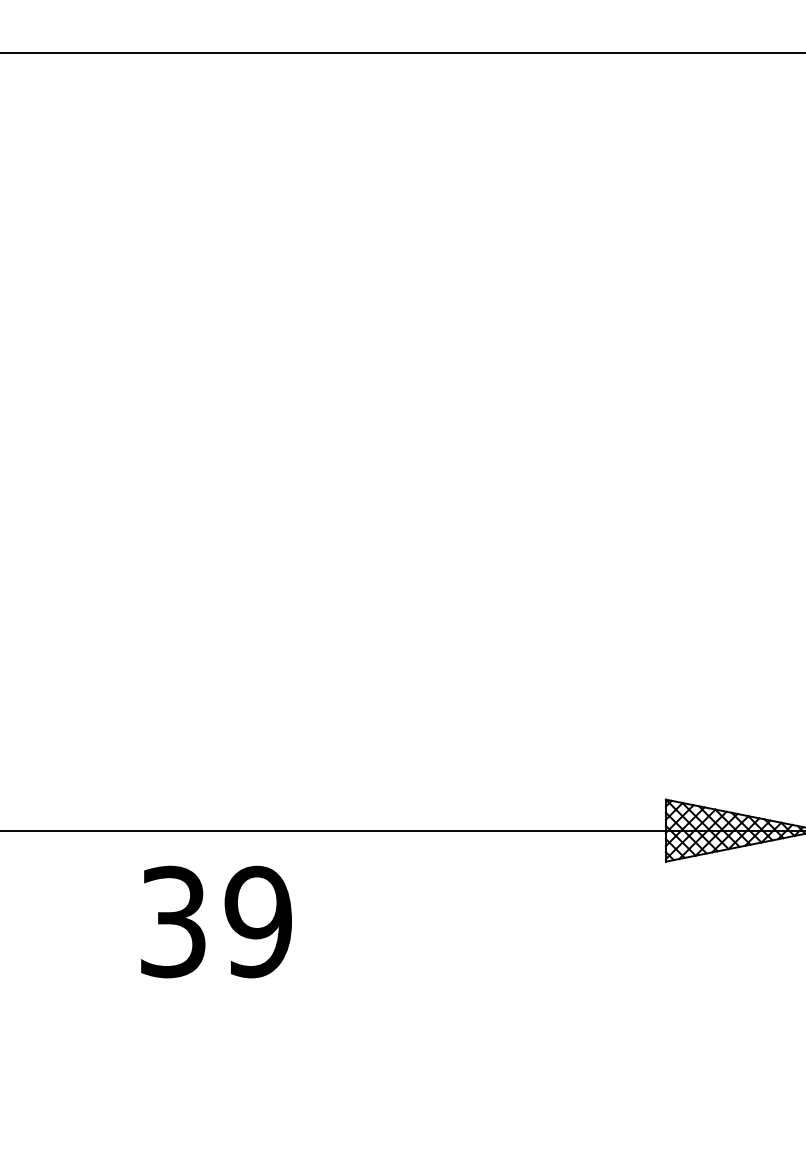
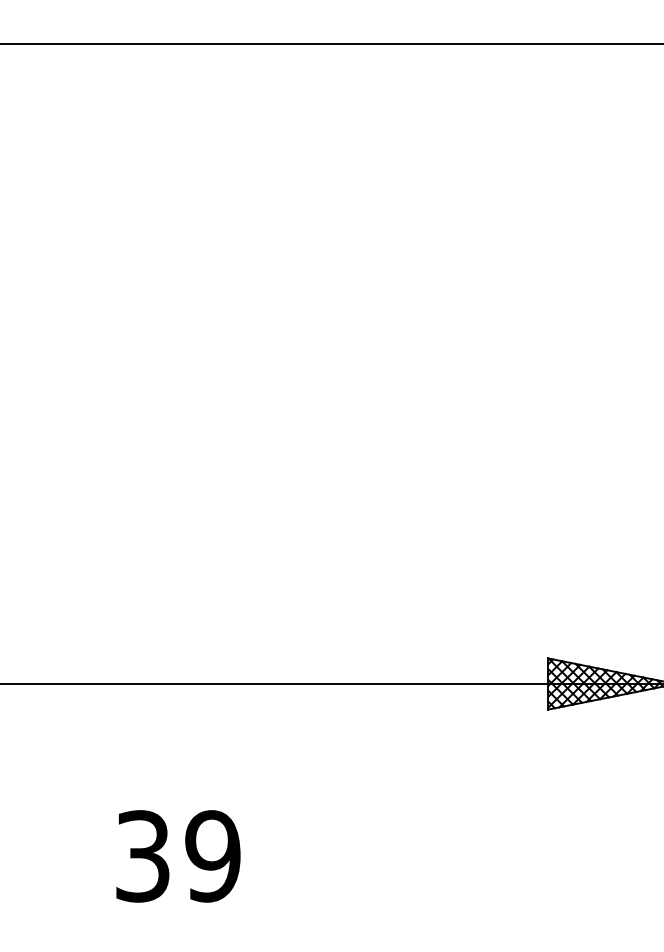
text: (216, 921) -> (178, 855), moved

